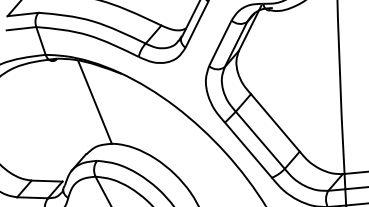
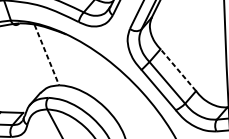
line: (95, 102) -> (47, 55), solid -> dashed
line: (275, 122) -> (178, 69), solid -> dashed

